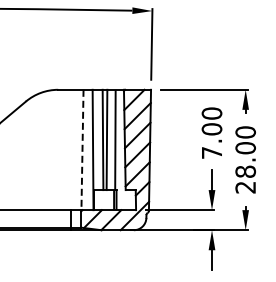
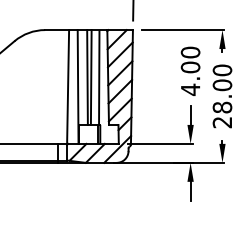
line: (82, 150) -> (68, 87), dashed -> solid
text: (211, 152) -> (190, 89), 7.00 -> 4.00

